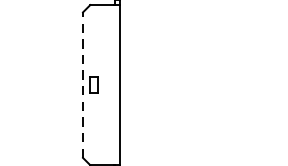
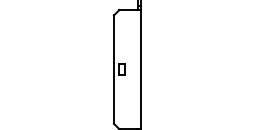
line: (82, 84) -> (113, 69), dashed -> solid

